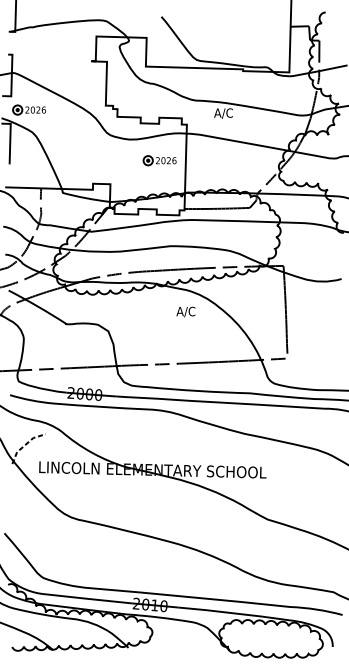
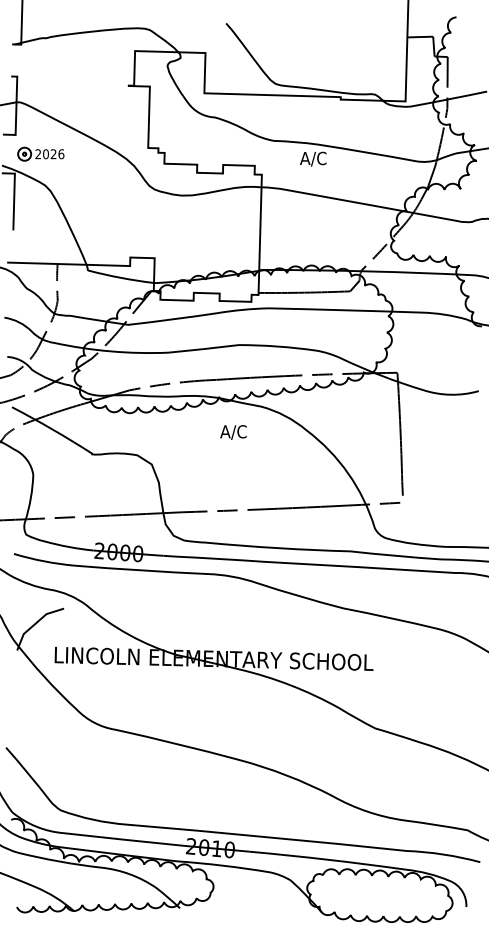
part: (159, 160) -> (223, 224), removed
text: (185, 312) -> (233, 432), moved
line: (25, 444) -> (35, 623), dashed -> solid

